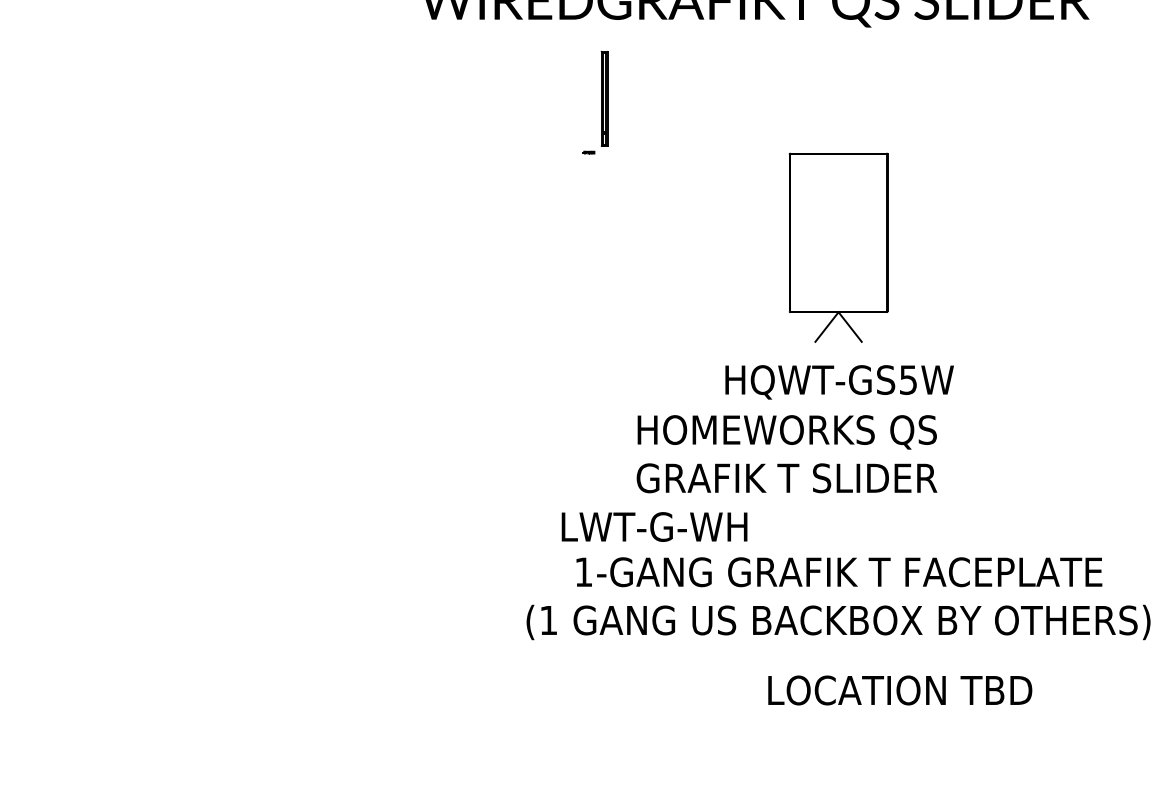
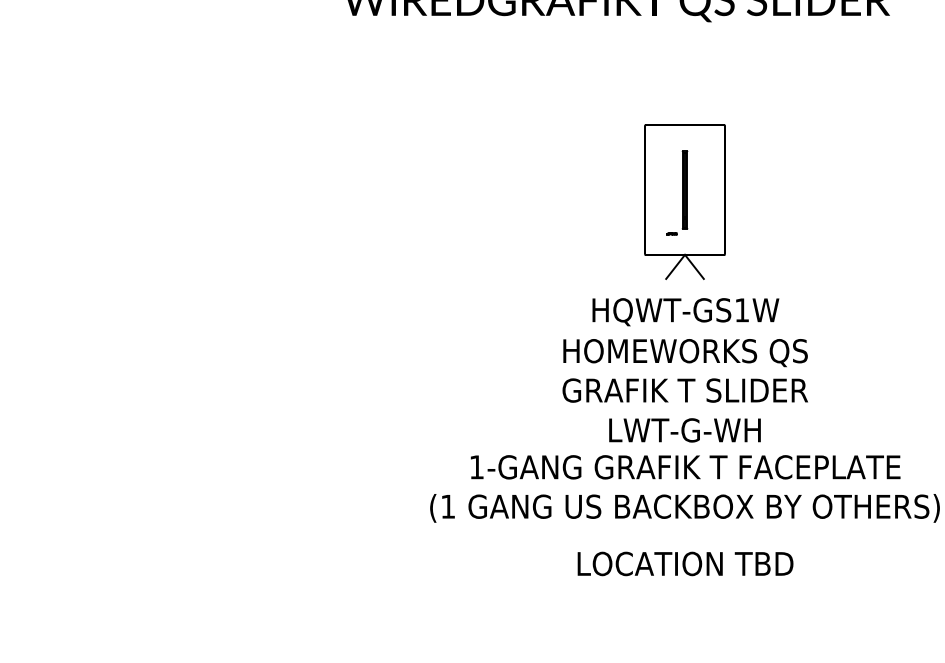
part: (595, 102) -> (677, 193), moved
text: (908, 379) -> (742, 309), HQWT-GS5W -> HQWT-GS1W
text: (786, 454) -> (684, 371), moved
text: (654, 526) -> (684, 429), moved
text: (900, 690) -> (685, 563), moved

